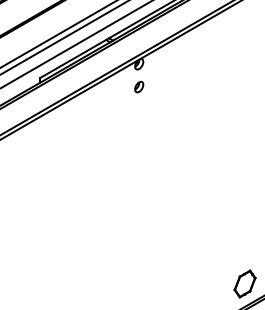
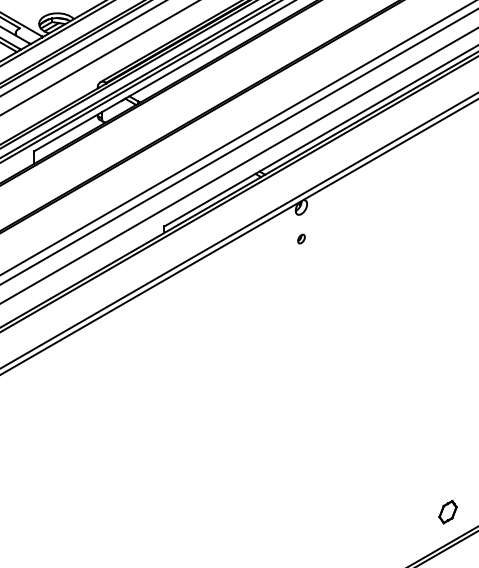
part: (139, 86) -> (301, 238), size x0.6
part: (244, 283) -> (447, 511), size x0.6

